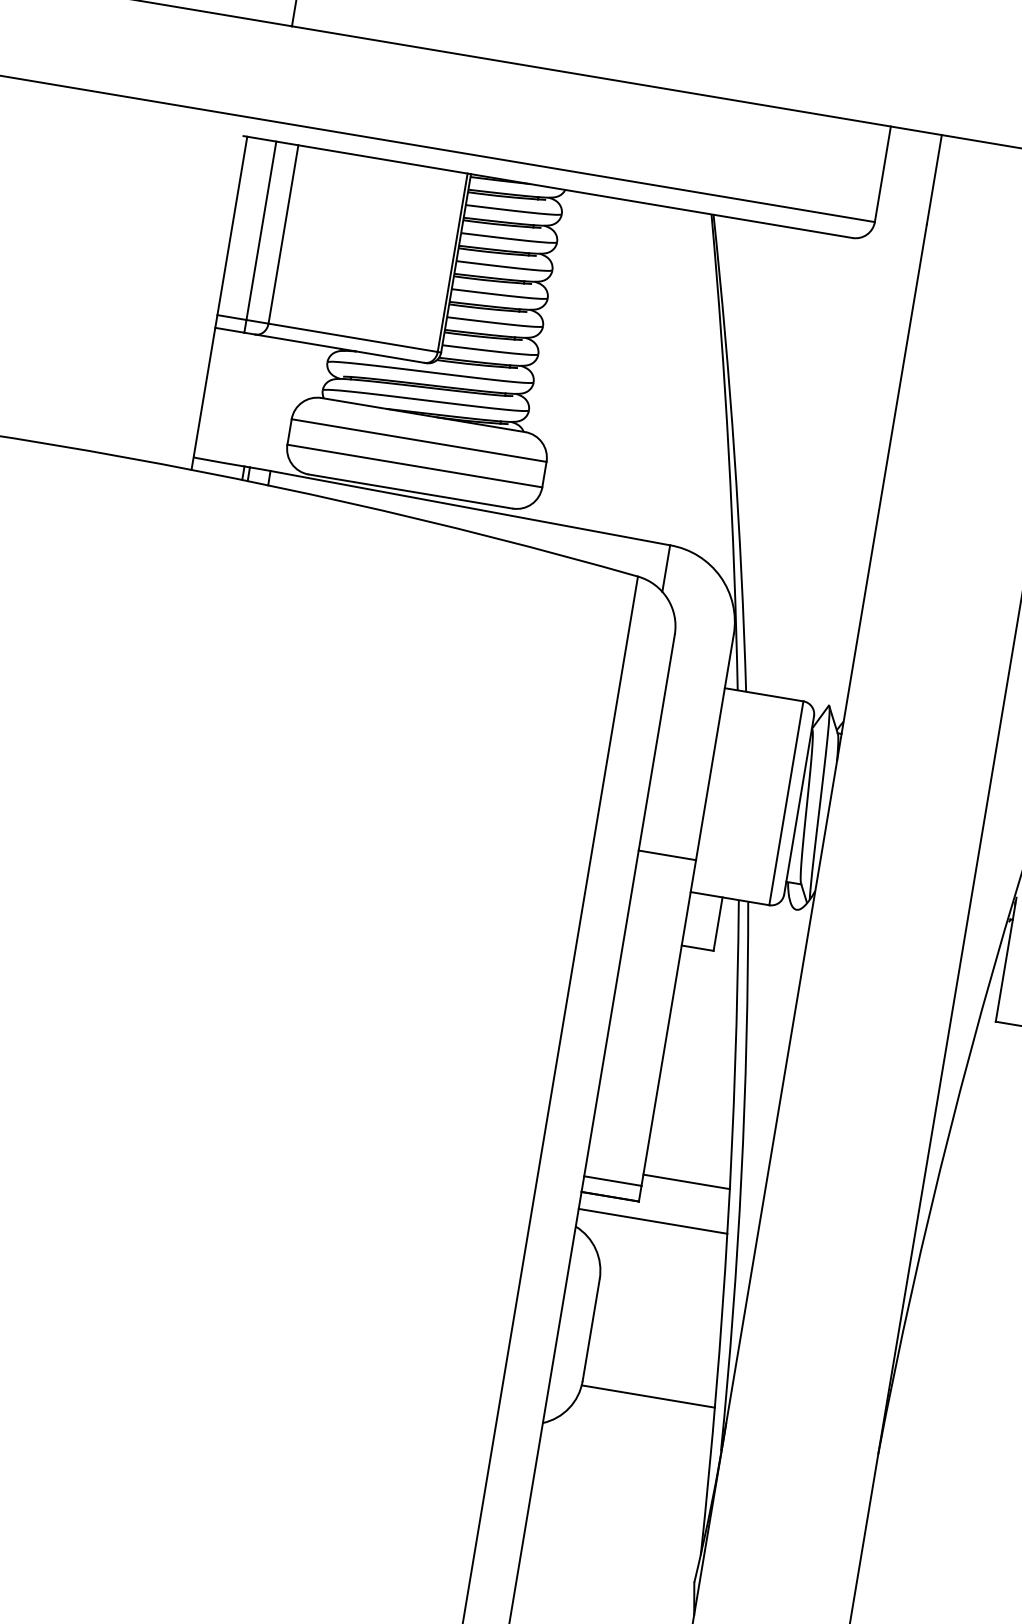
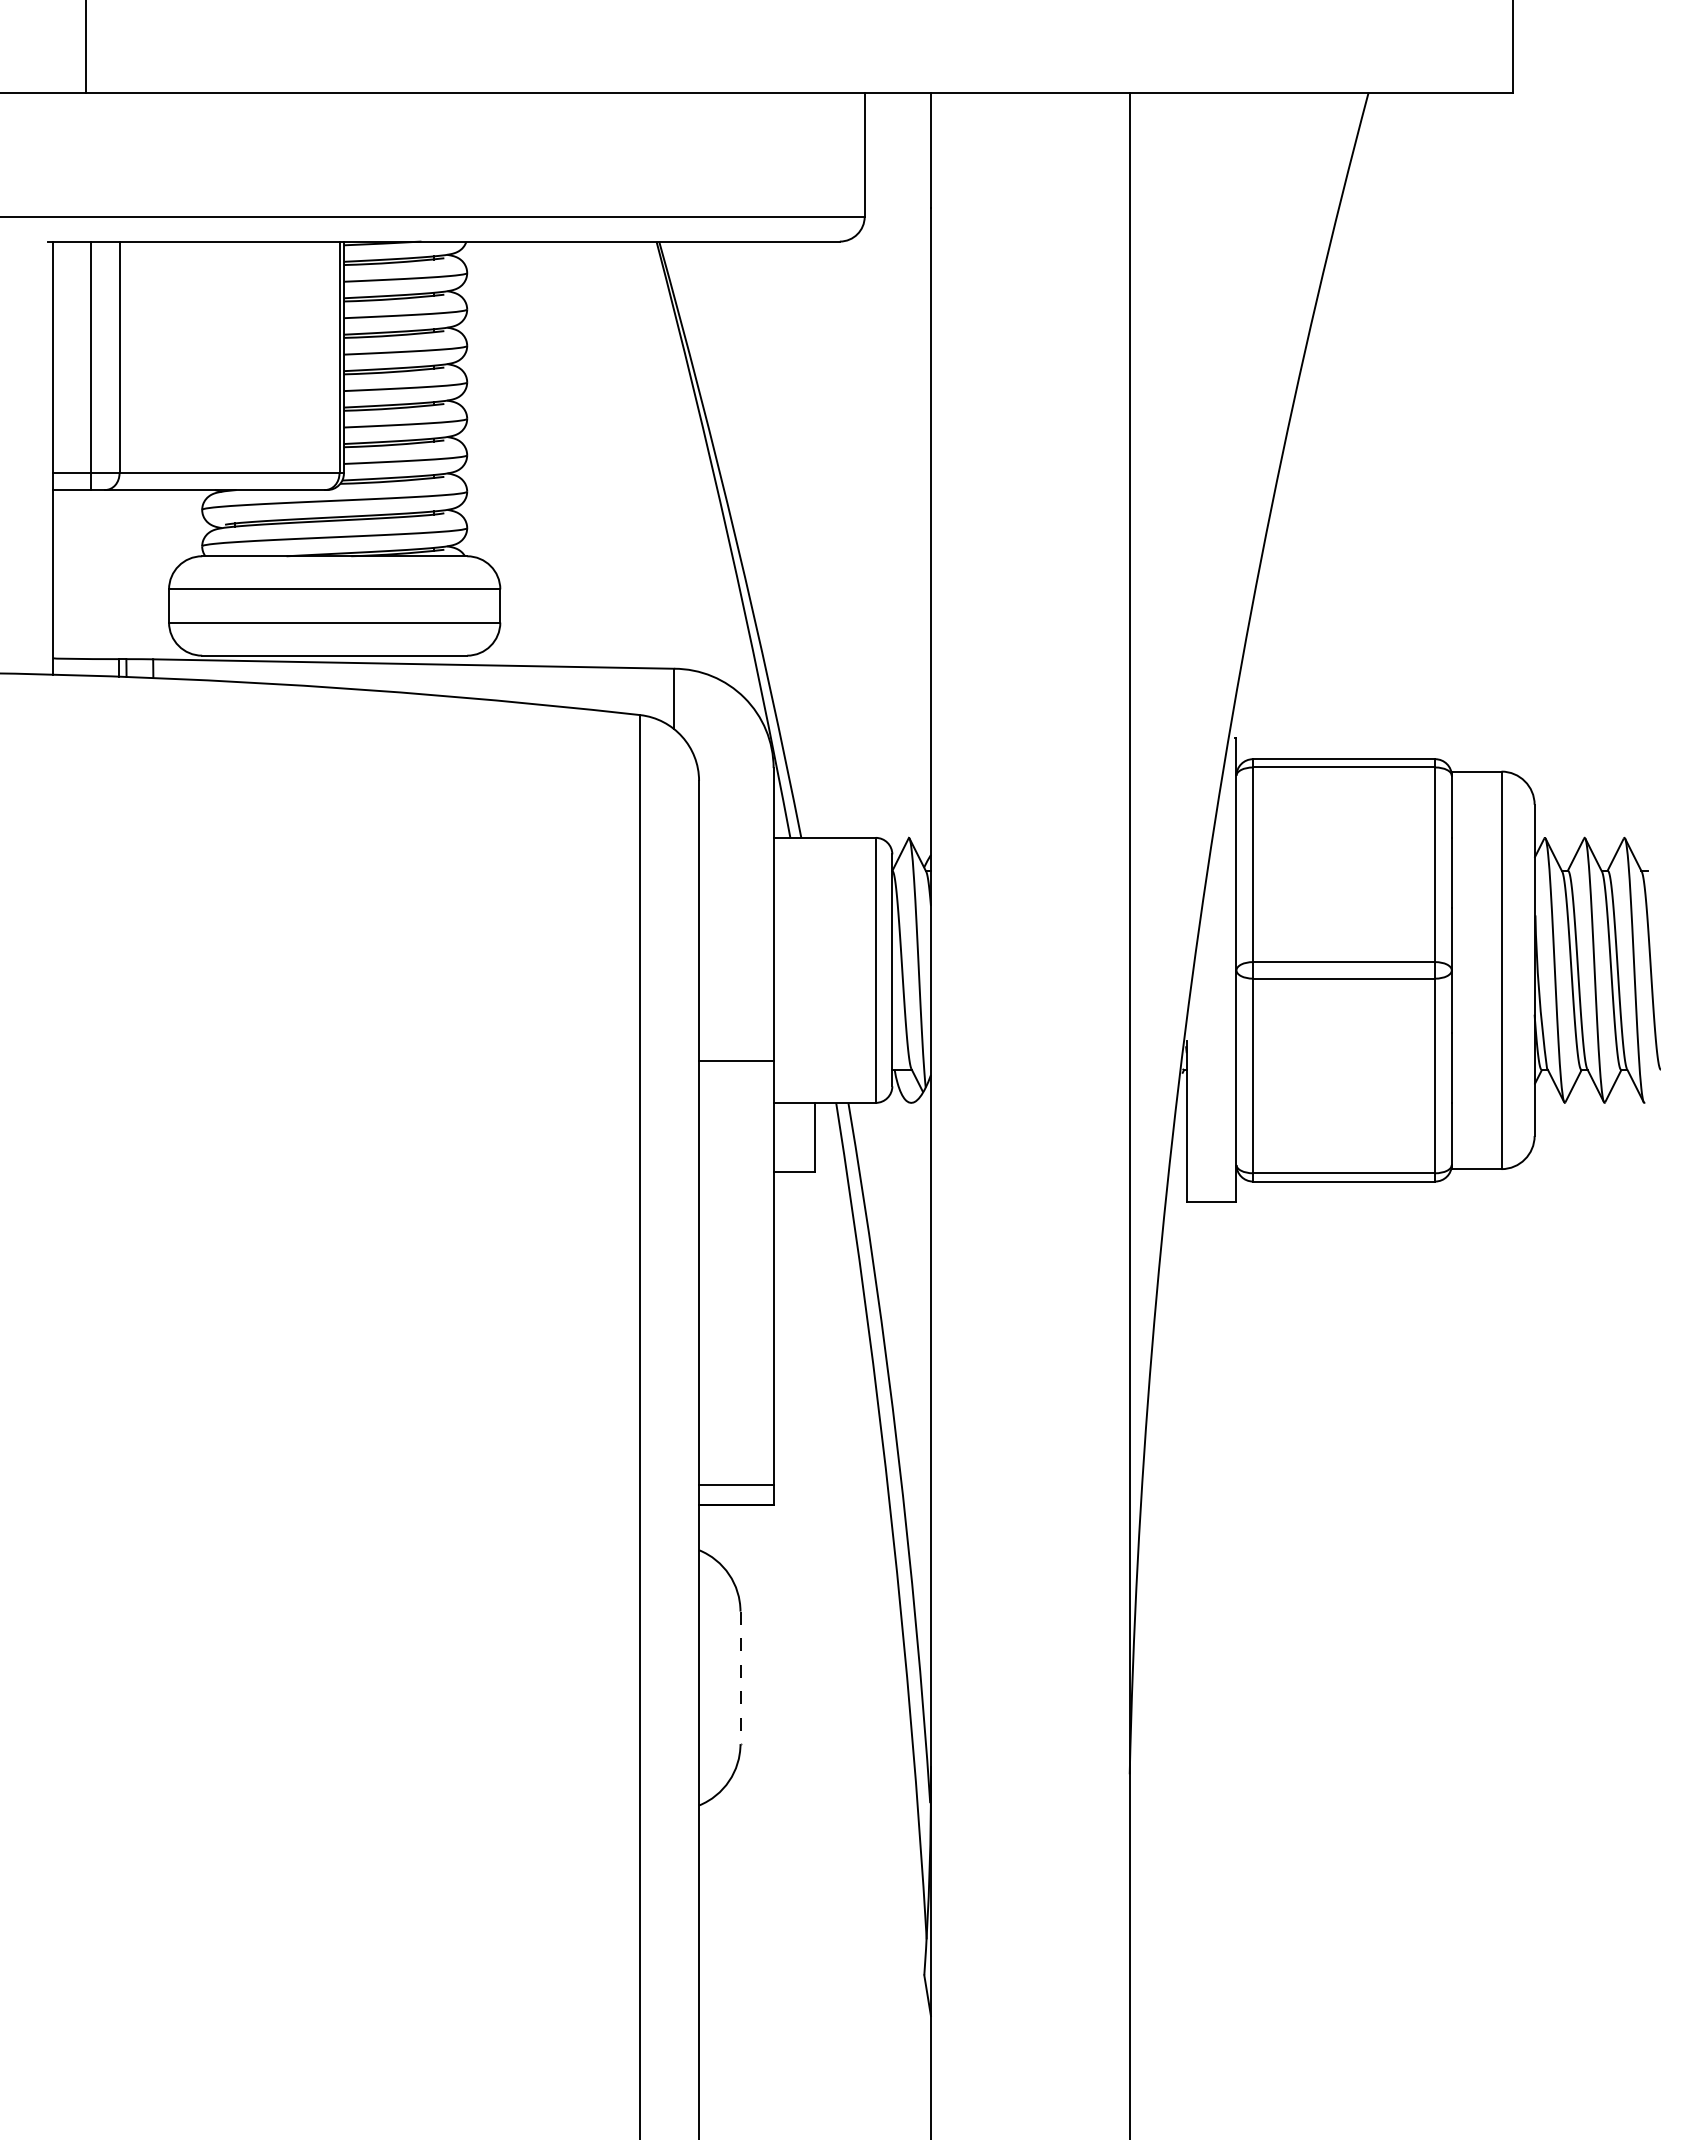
line: (686, 1182) -> (829, 1470), removed
line: (652, 1221) -> (795, 1527), removed
line: (591, 1330) -> (740, 1678), solid -> dashed
line: (648, 1396) -> (826, 1749), removed

